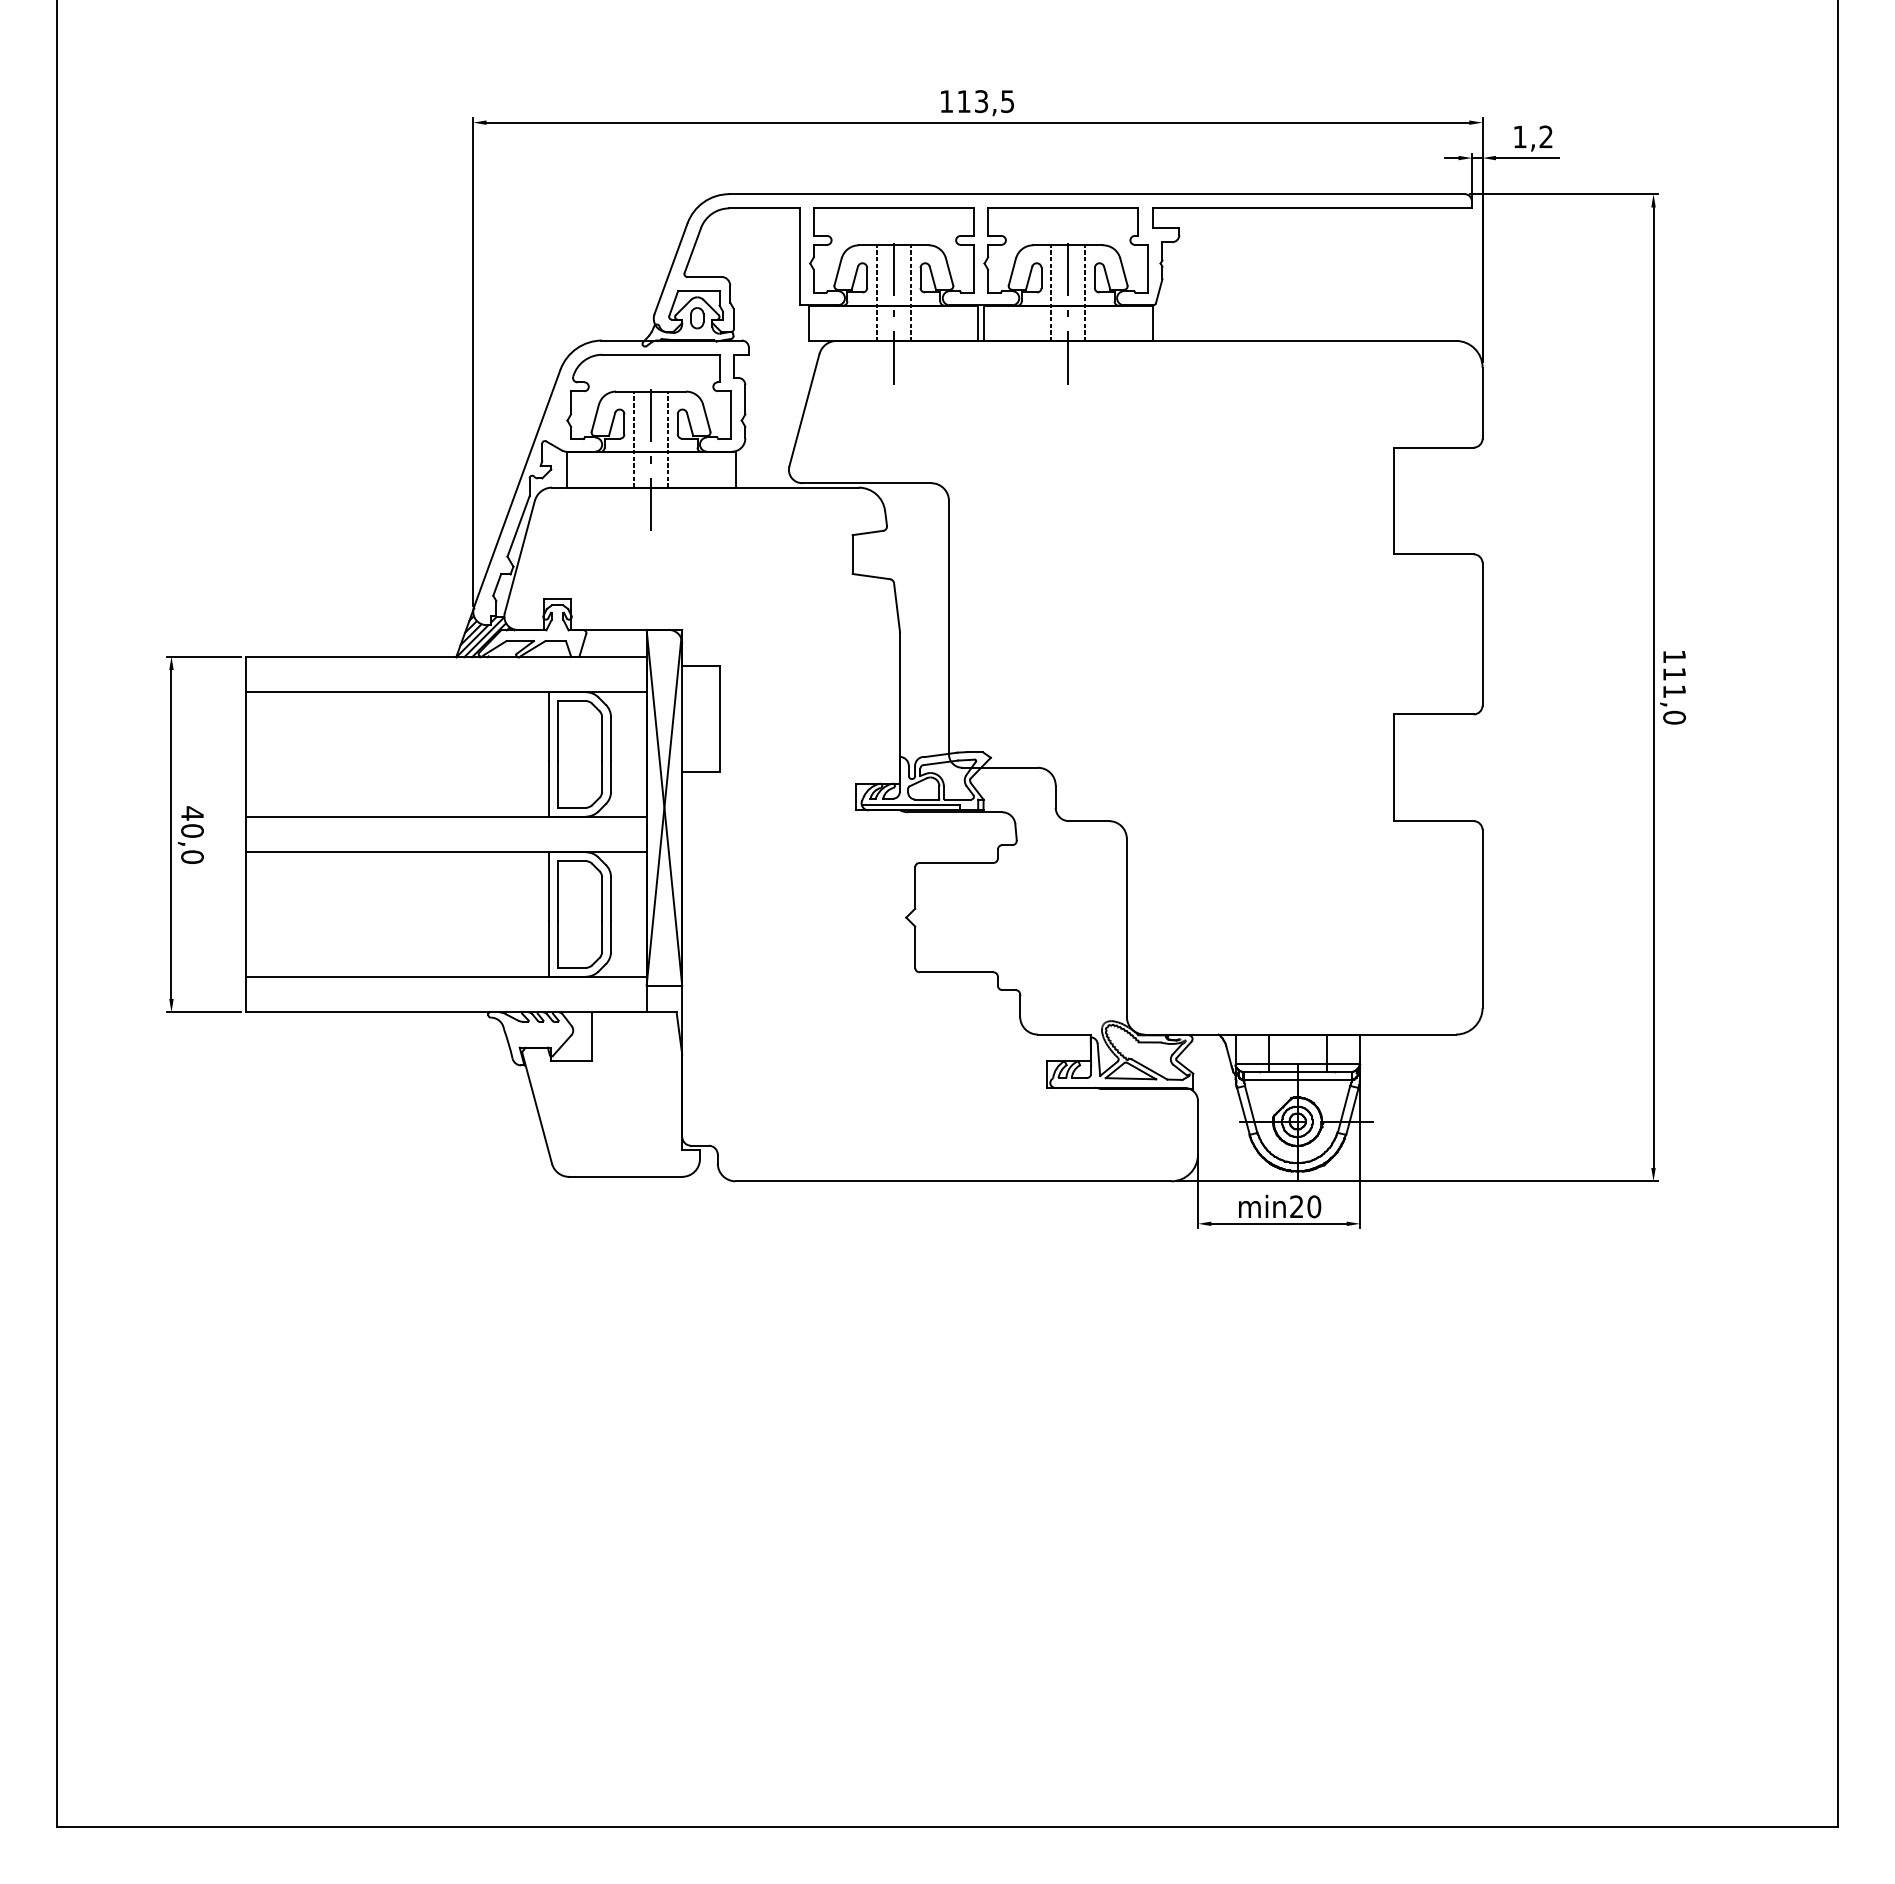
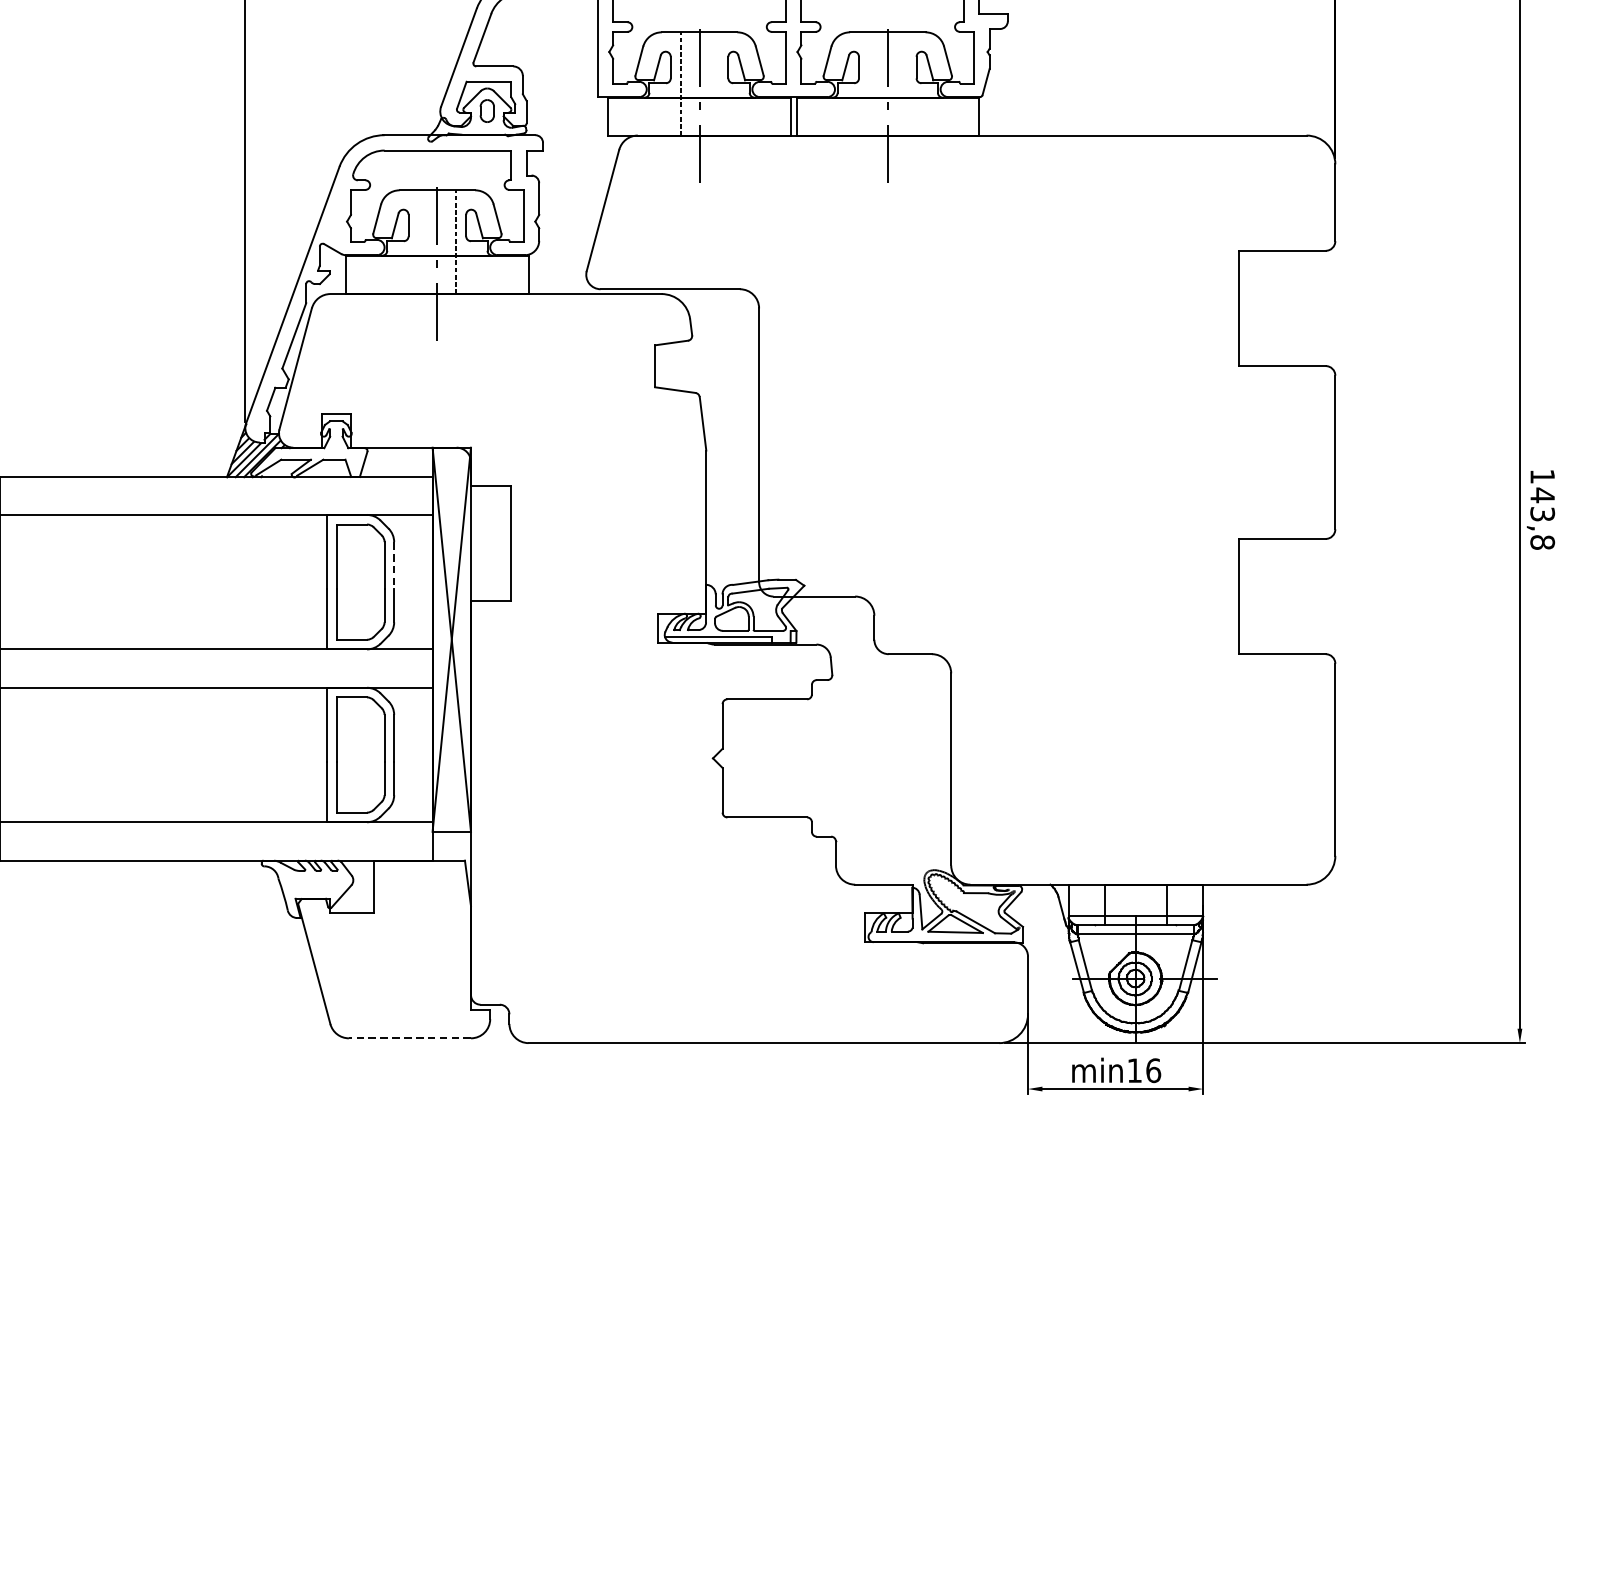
line: (910, 293) -> (717, 84), removed
line: (1051, 293) -> (869, 84), removed
line: (1085, 293) -> (906, 84), removed
line: (634, 439) -> (419, 242), removed
text: (1674, 695) -> (1542, 518), 111,0 -> 143,8
line: (611, 739) -> (394, 566), solid -> dashed
line: (625, 1176) -> (409, 1037), solid -> dashed
text: (1305, 1206) -> (1144, 1070), min20 -> min16

